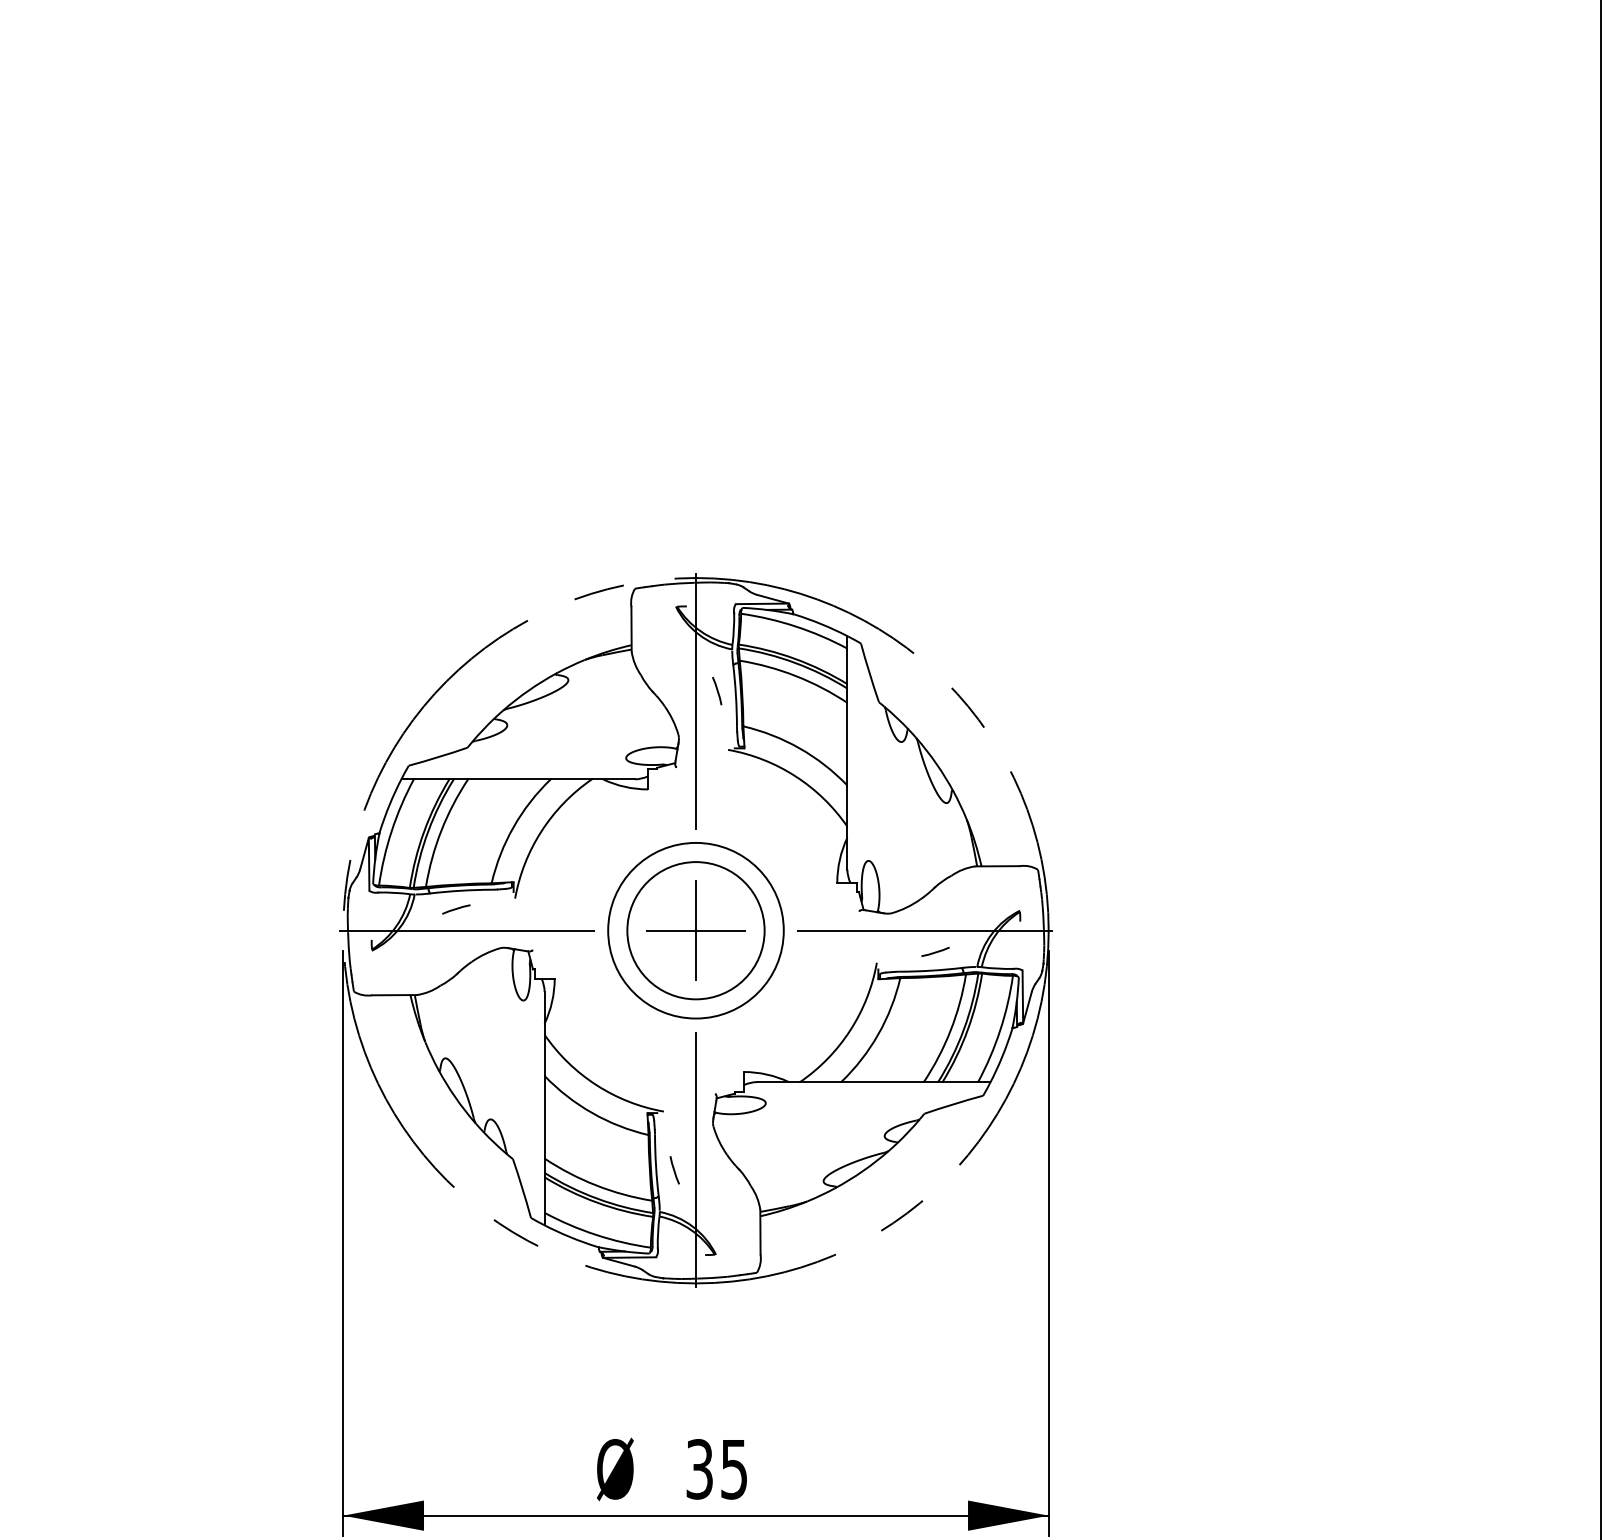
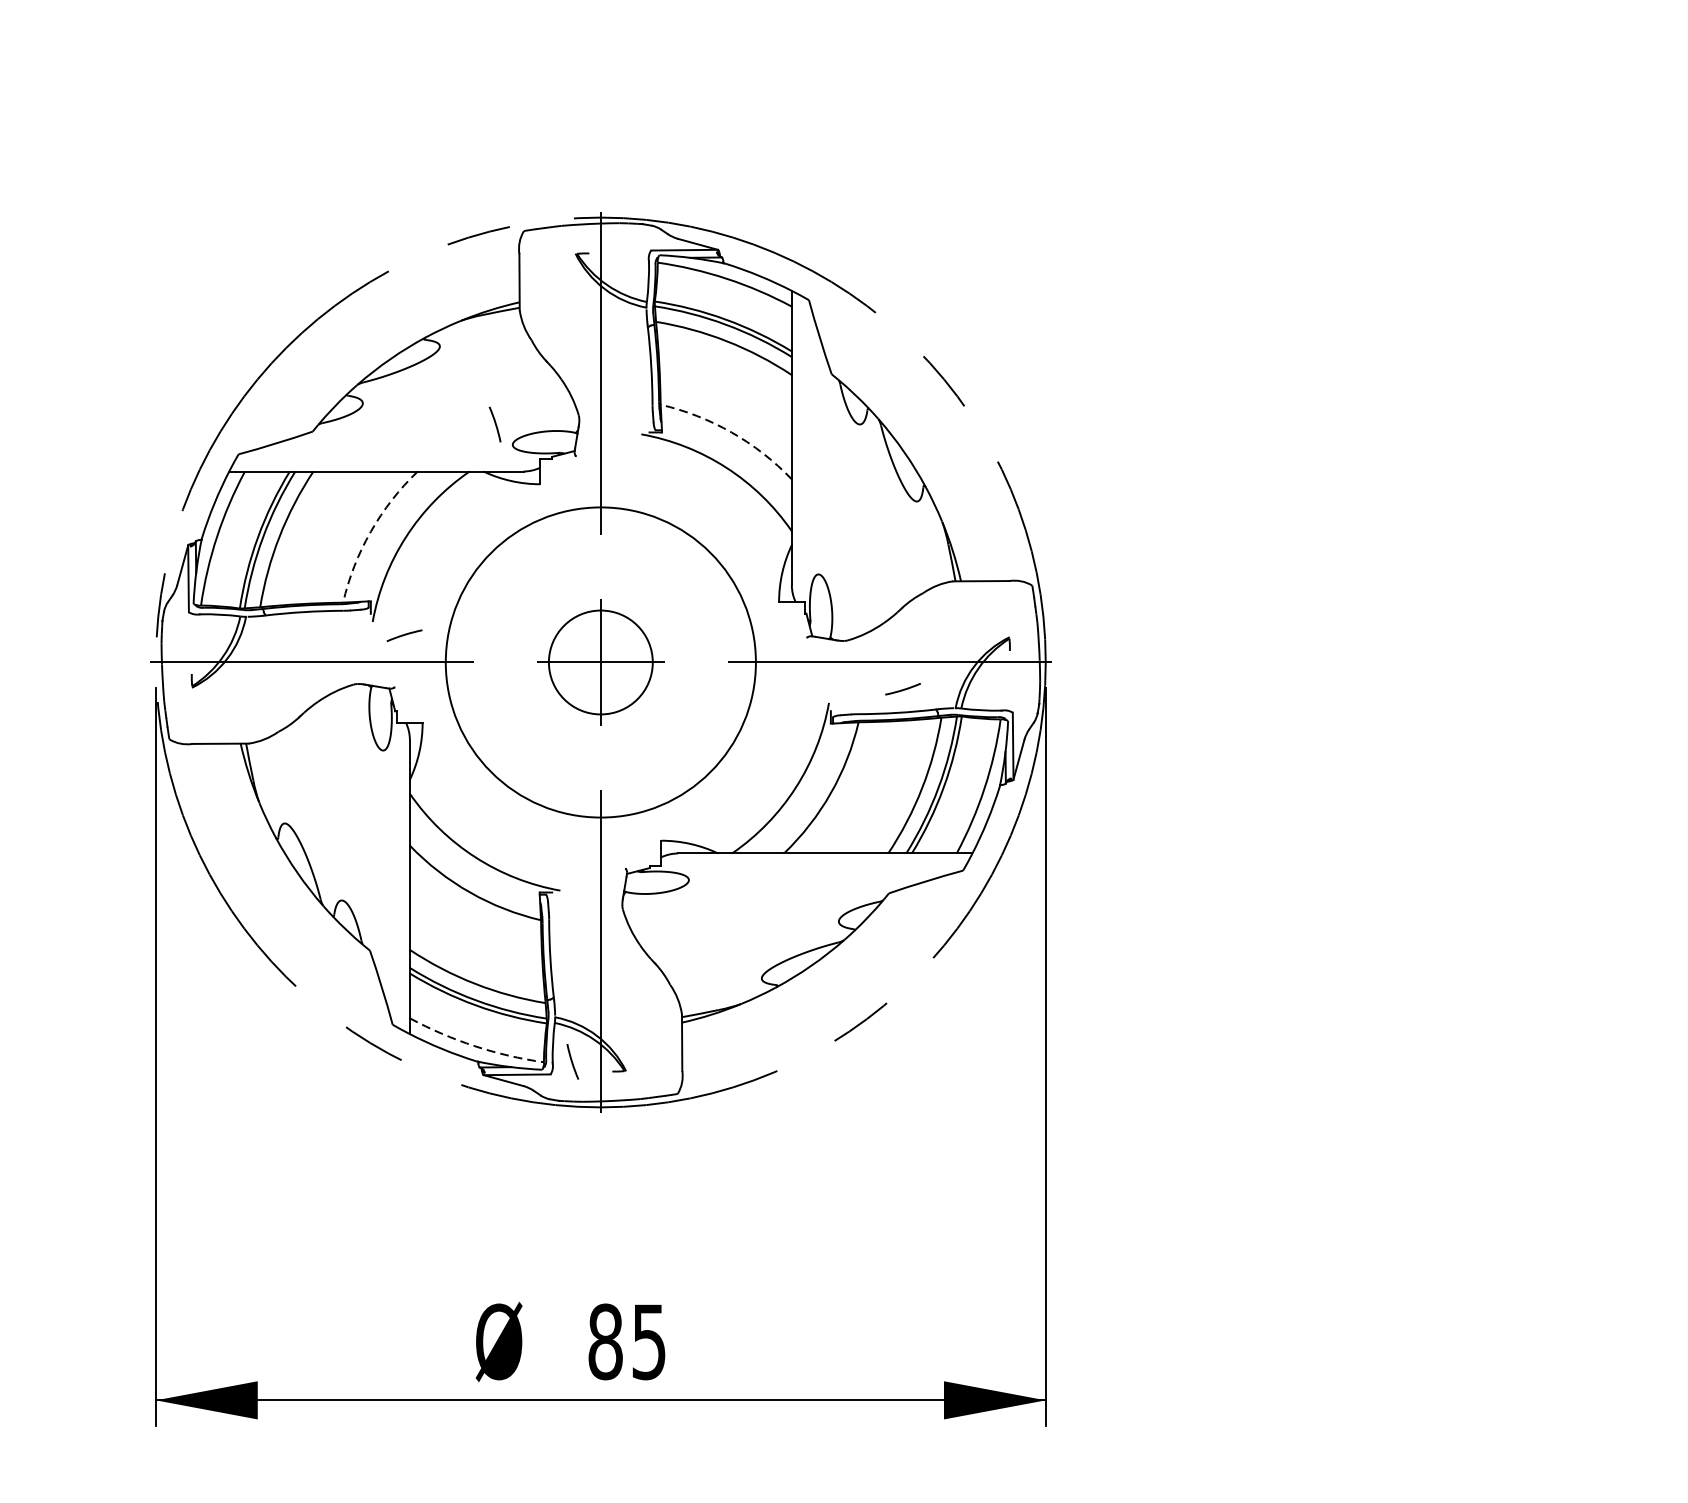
line: (717, 690) -> (495, 423), moved
arc: (799, 748) -> (731, 432), solid -> dashed
arc: (513, 827) -> (370, 532), solid -> dashed
line: (456, 909) -> (404, 635), moved
circle: (695, 930) -> (600, 662), size x0.6
circle: (695, 930) -> (600, 662), size x1.4
line: (674, 1170) -> (572, 1062), moved
arc: (596, 1234) -> (475, 1045), solid -> dashed
text: (699, 1469) -> (605, 1342), 35 -> 85

